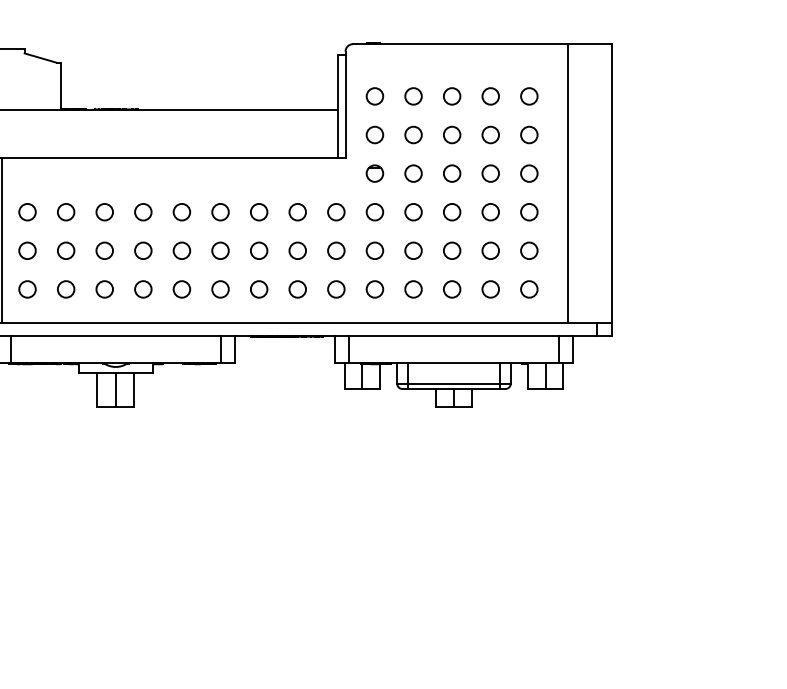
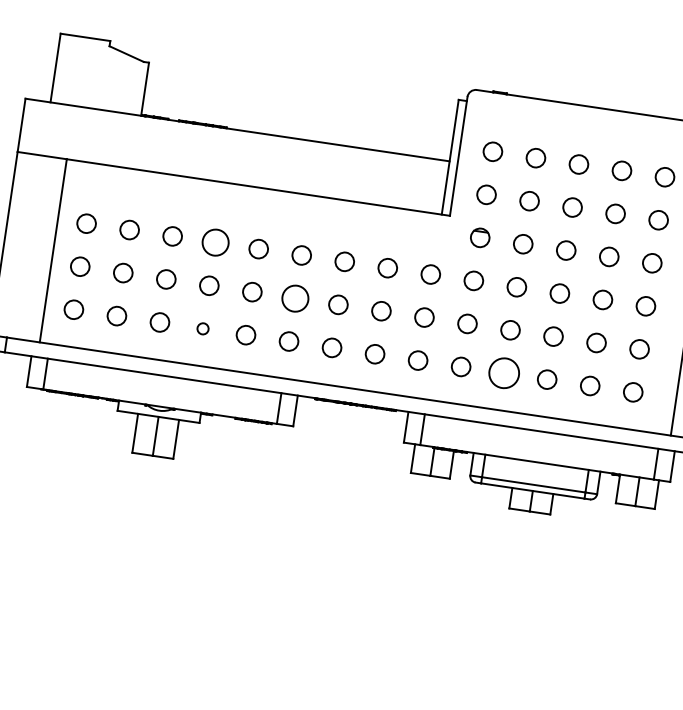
circle: (143, 212) -> (215, 243), size x1.4
circle: (220, 250) -> (295, 298), size x1.4
circle: (143, 289) -> (203, 328), size x0.6
circle: (413, 289) -> (504, 373), size x1.6

